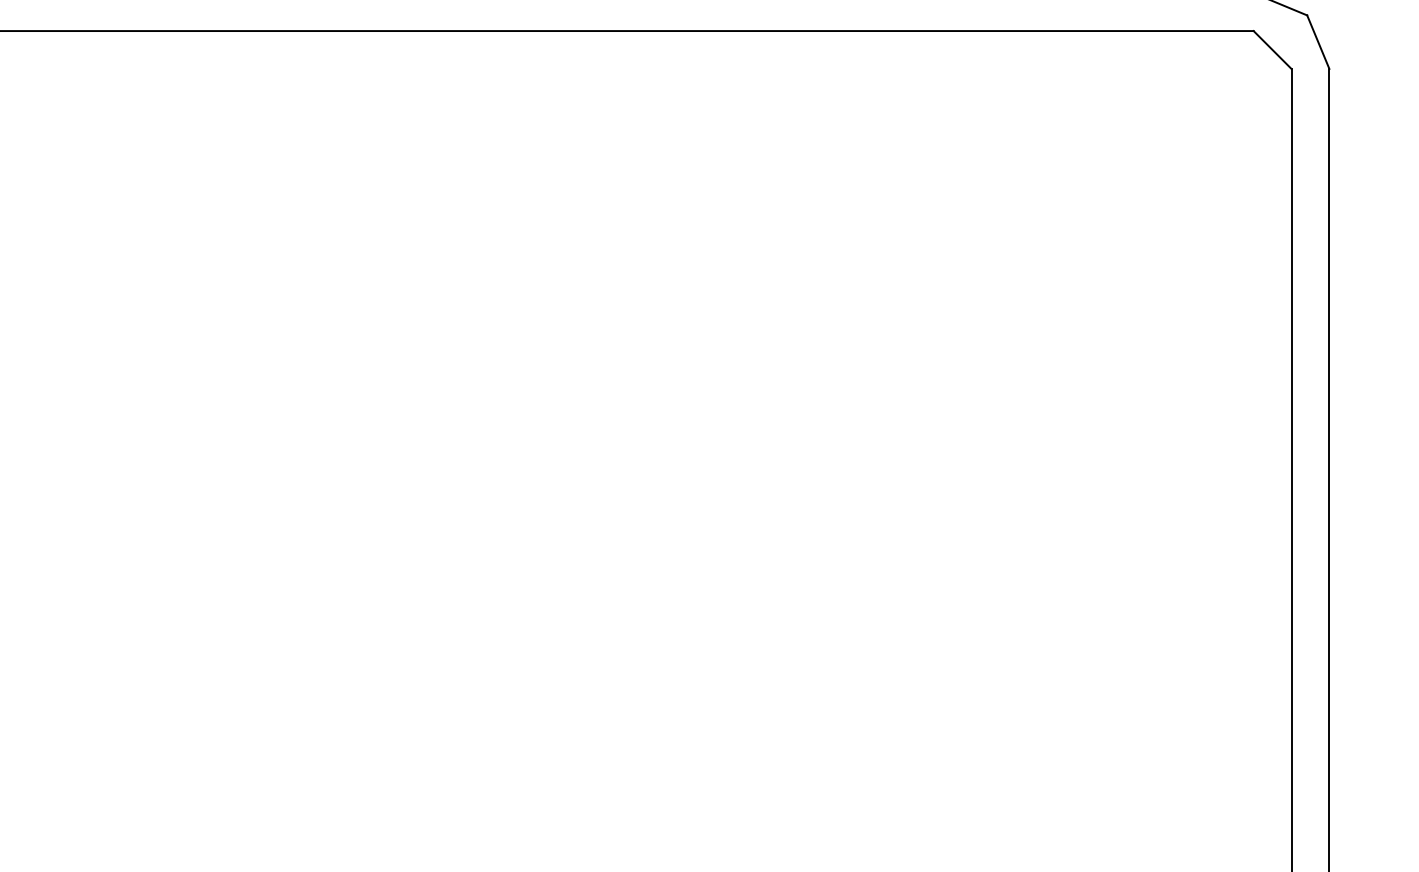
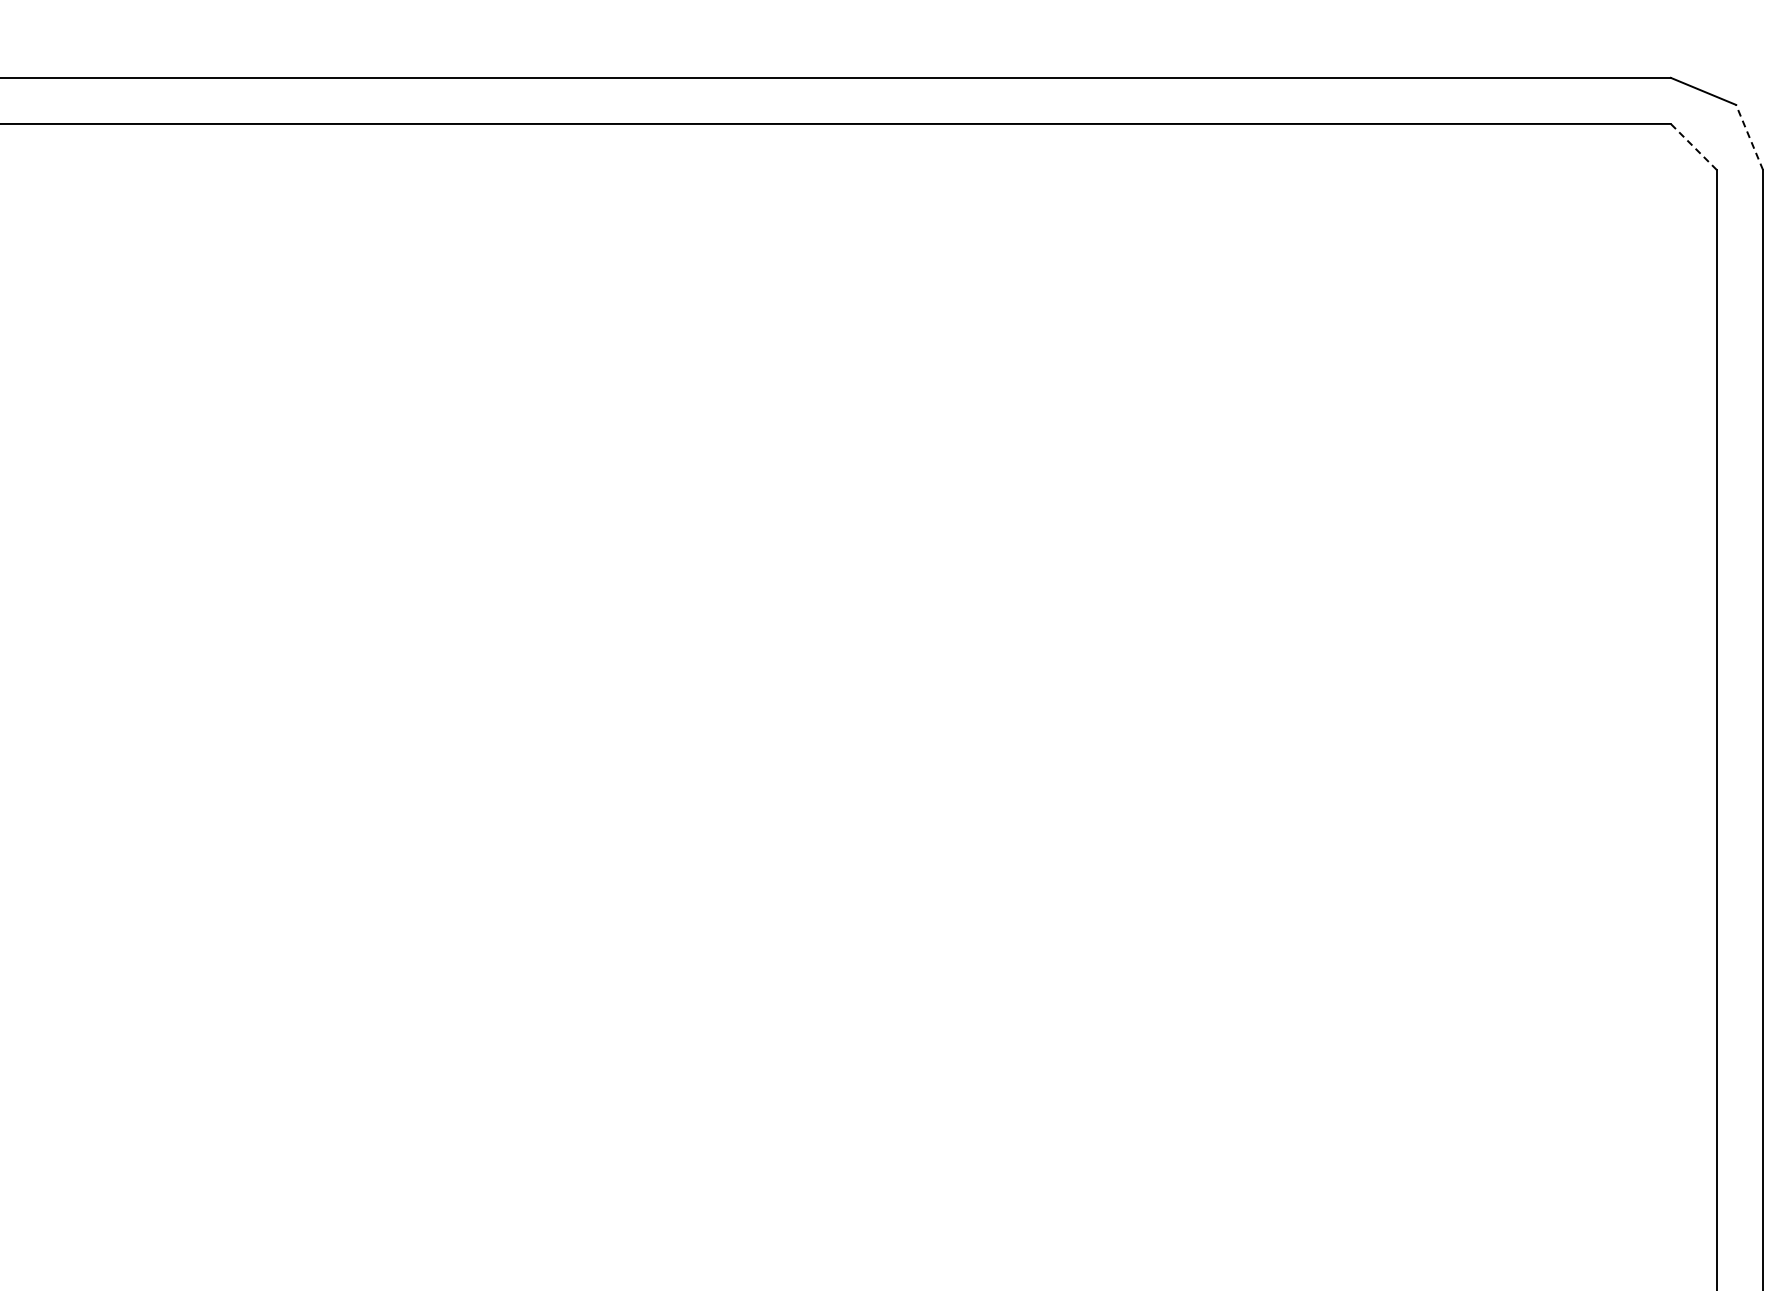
line: (1318, 42) -> (1749, 137), solid -> dashed
line: (1272, 50) -> (1693, 147), solid -> dashed

